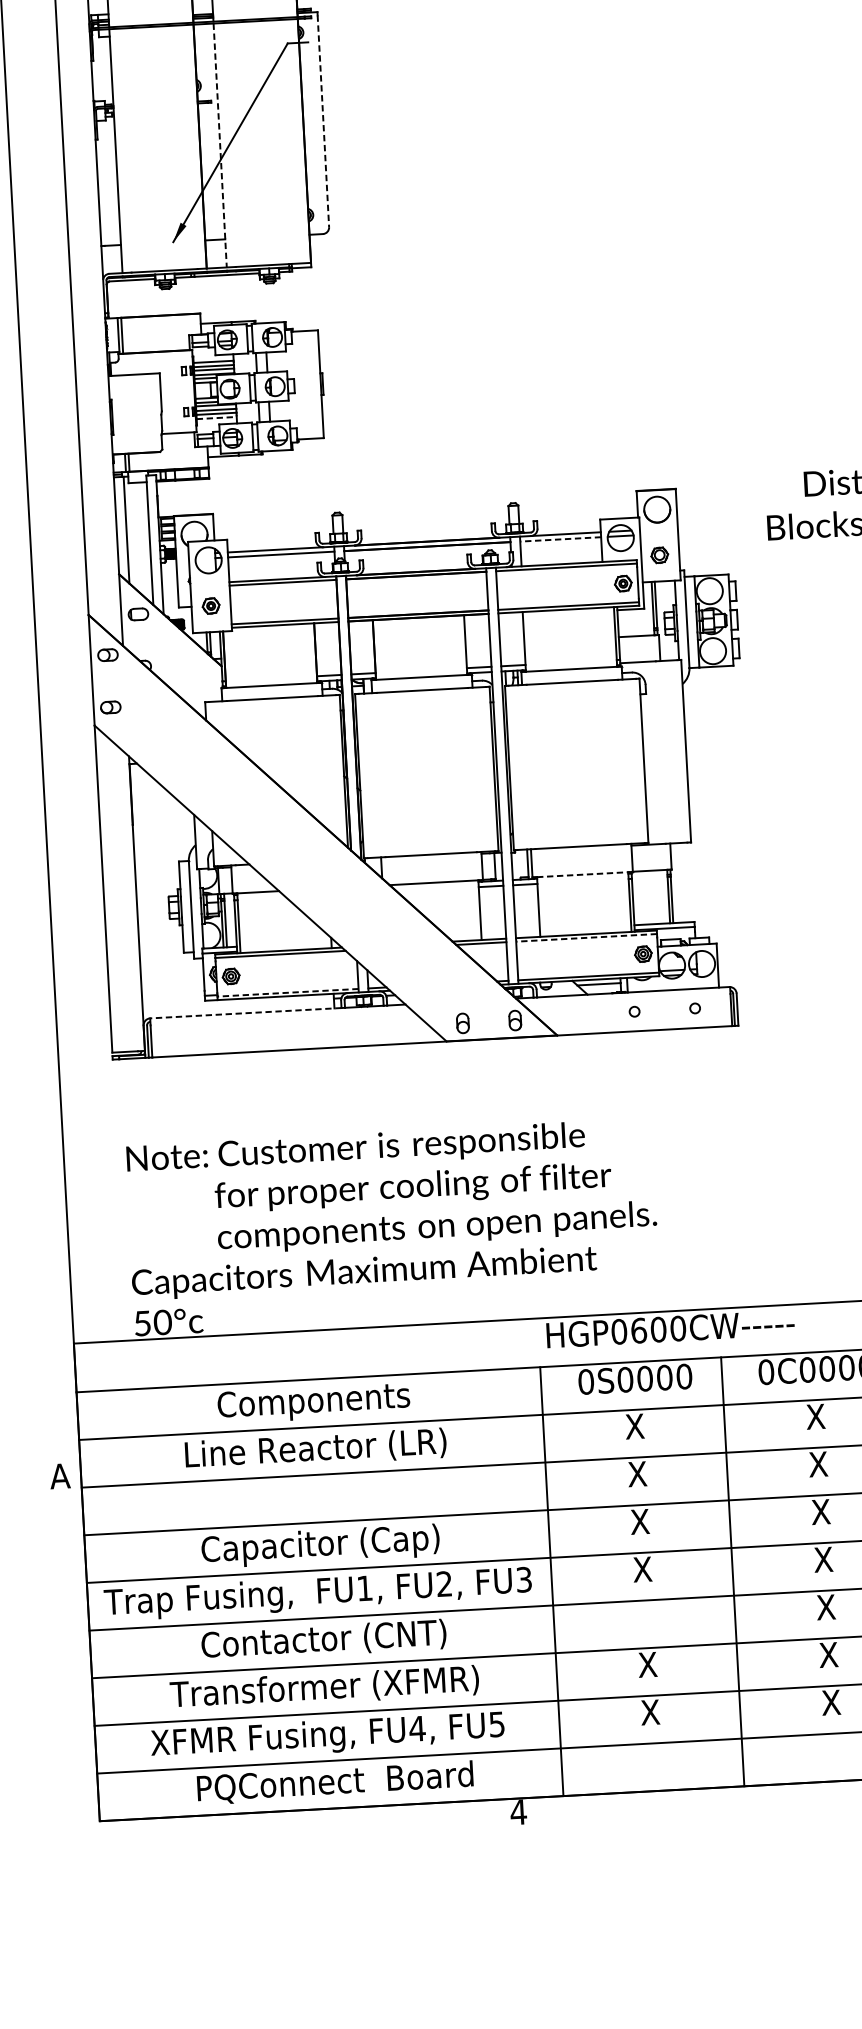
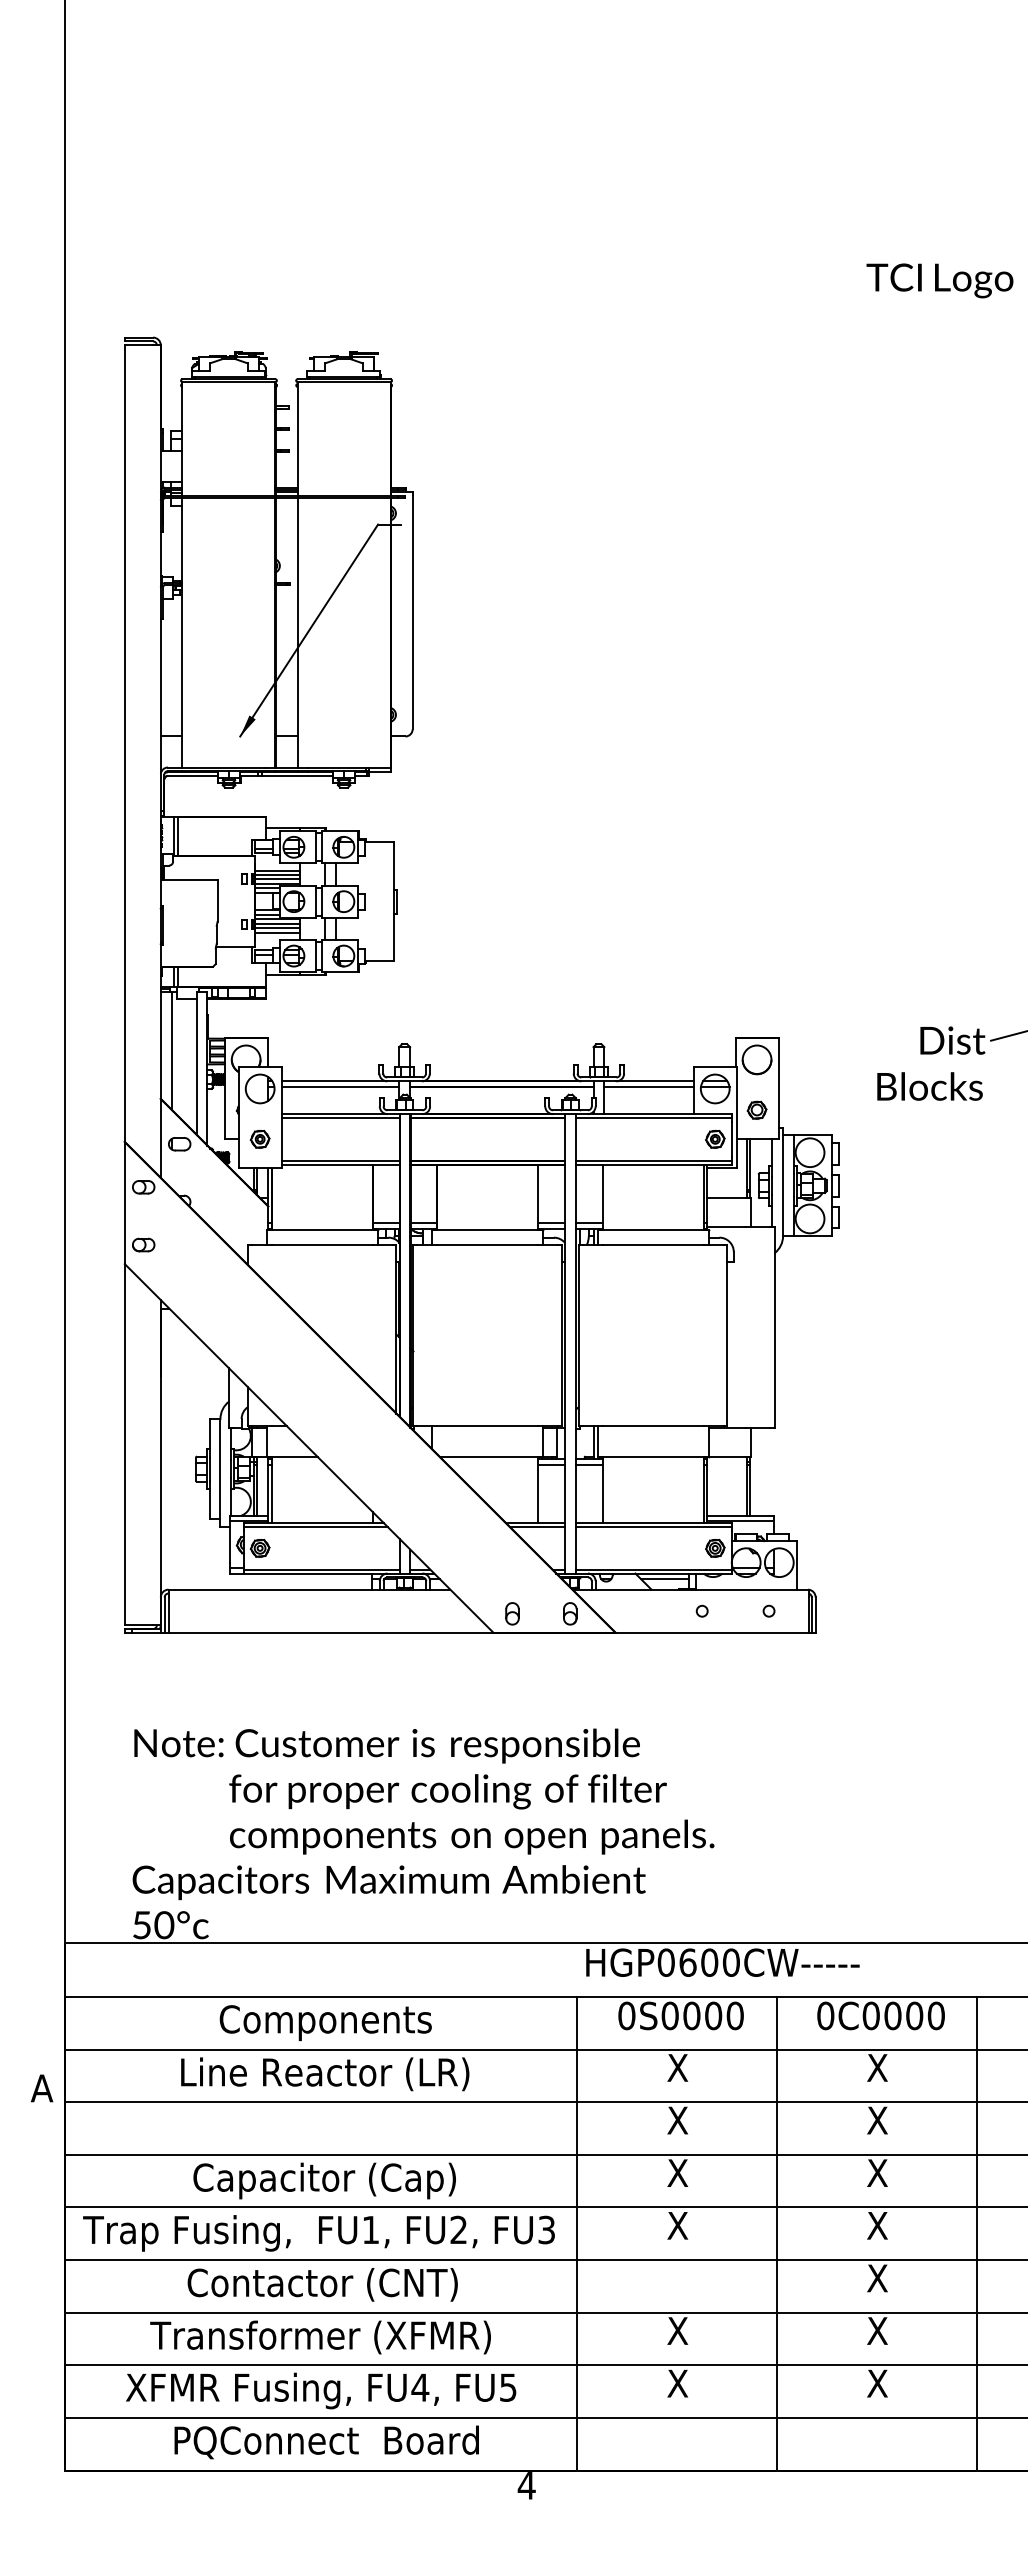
line: (323, 121) -> (412, 612), dashed -> solid
line: (220, 145) -> (297, 632), dashed -> solid
line: (217, 417) -> (278, 932), dashed -> solid
line: (561, 539) -> (649, 1086), dashed -> solid
line: (582, 874) -> (653, 1457), dashed -> solid
line: (586, 938) -> (653, 1527), dashed -> solid
line: (287, 992) -> (321, 1569), dashed -> solid
line: (246, 1013) -> (274, 1589), dashed -> solid

